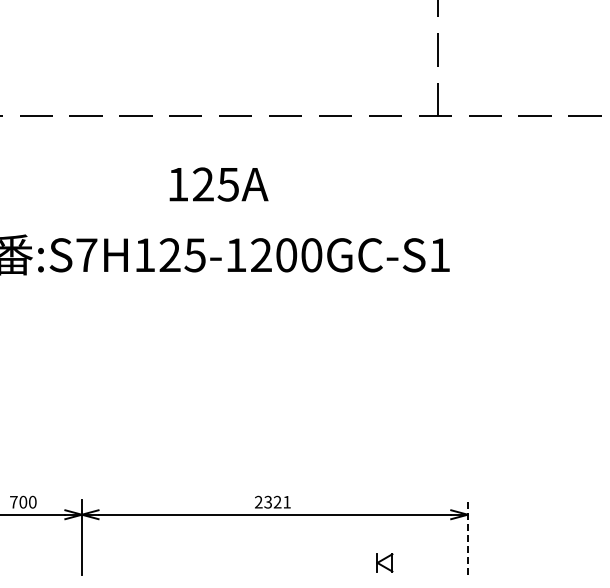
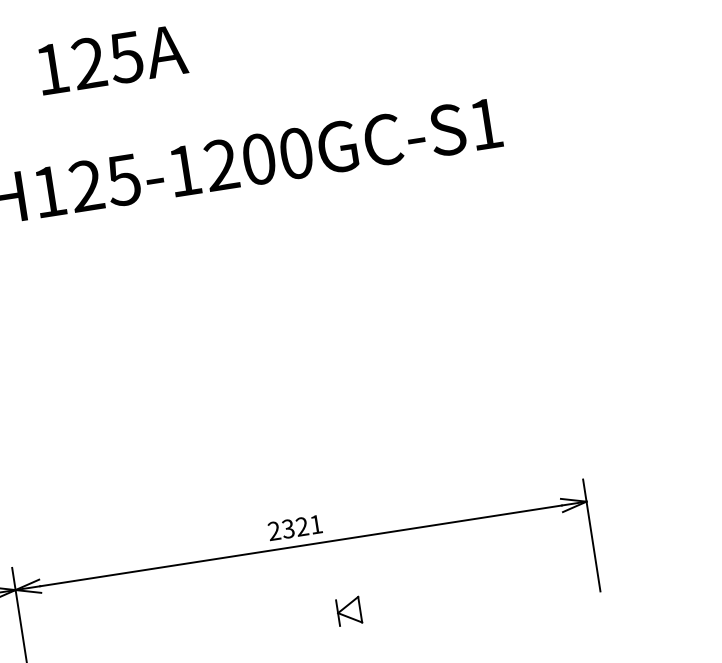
text: (218, 184) -> (111, 59), moved
line: (467, 537) -> (591, 535), dashed -> solid
part: (384, 562) -> (348, 610), moved

